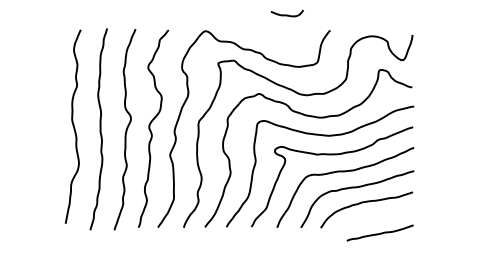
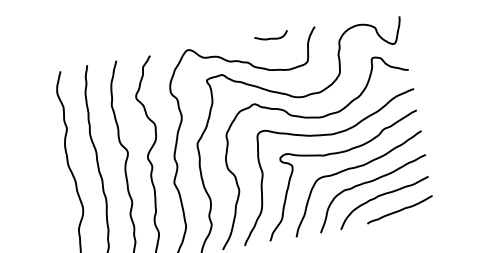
curve: (286, 14) -> (270, 37), moved
curve: (380, 232) -> (400, 209), moved

